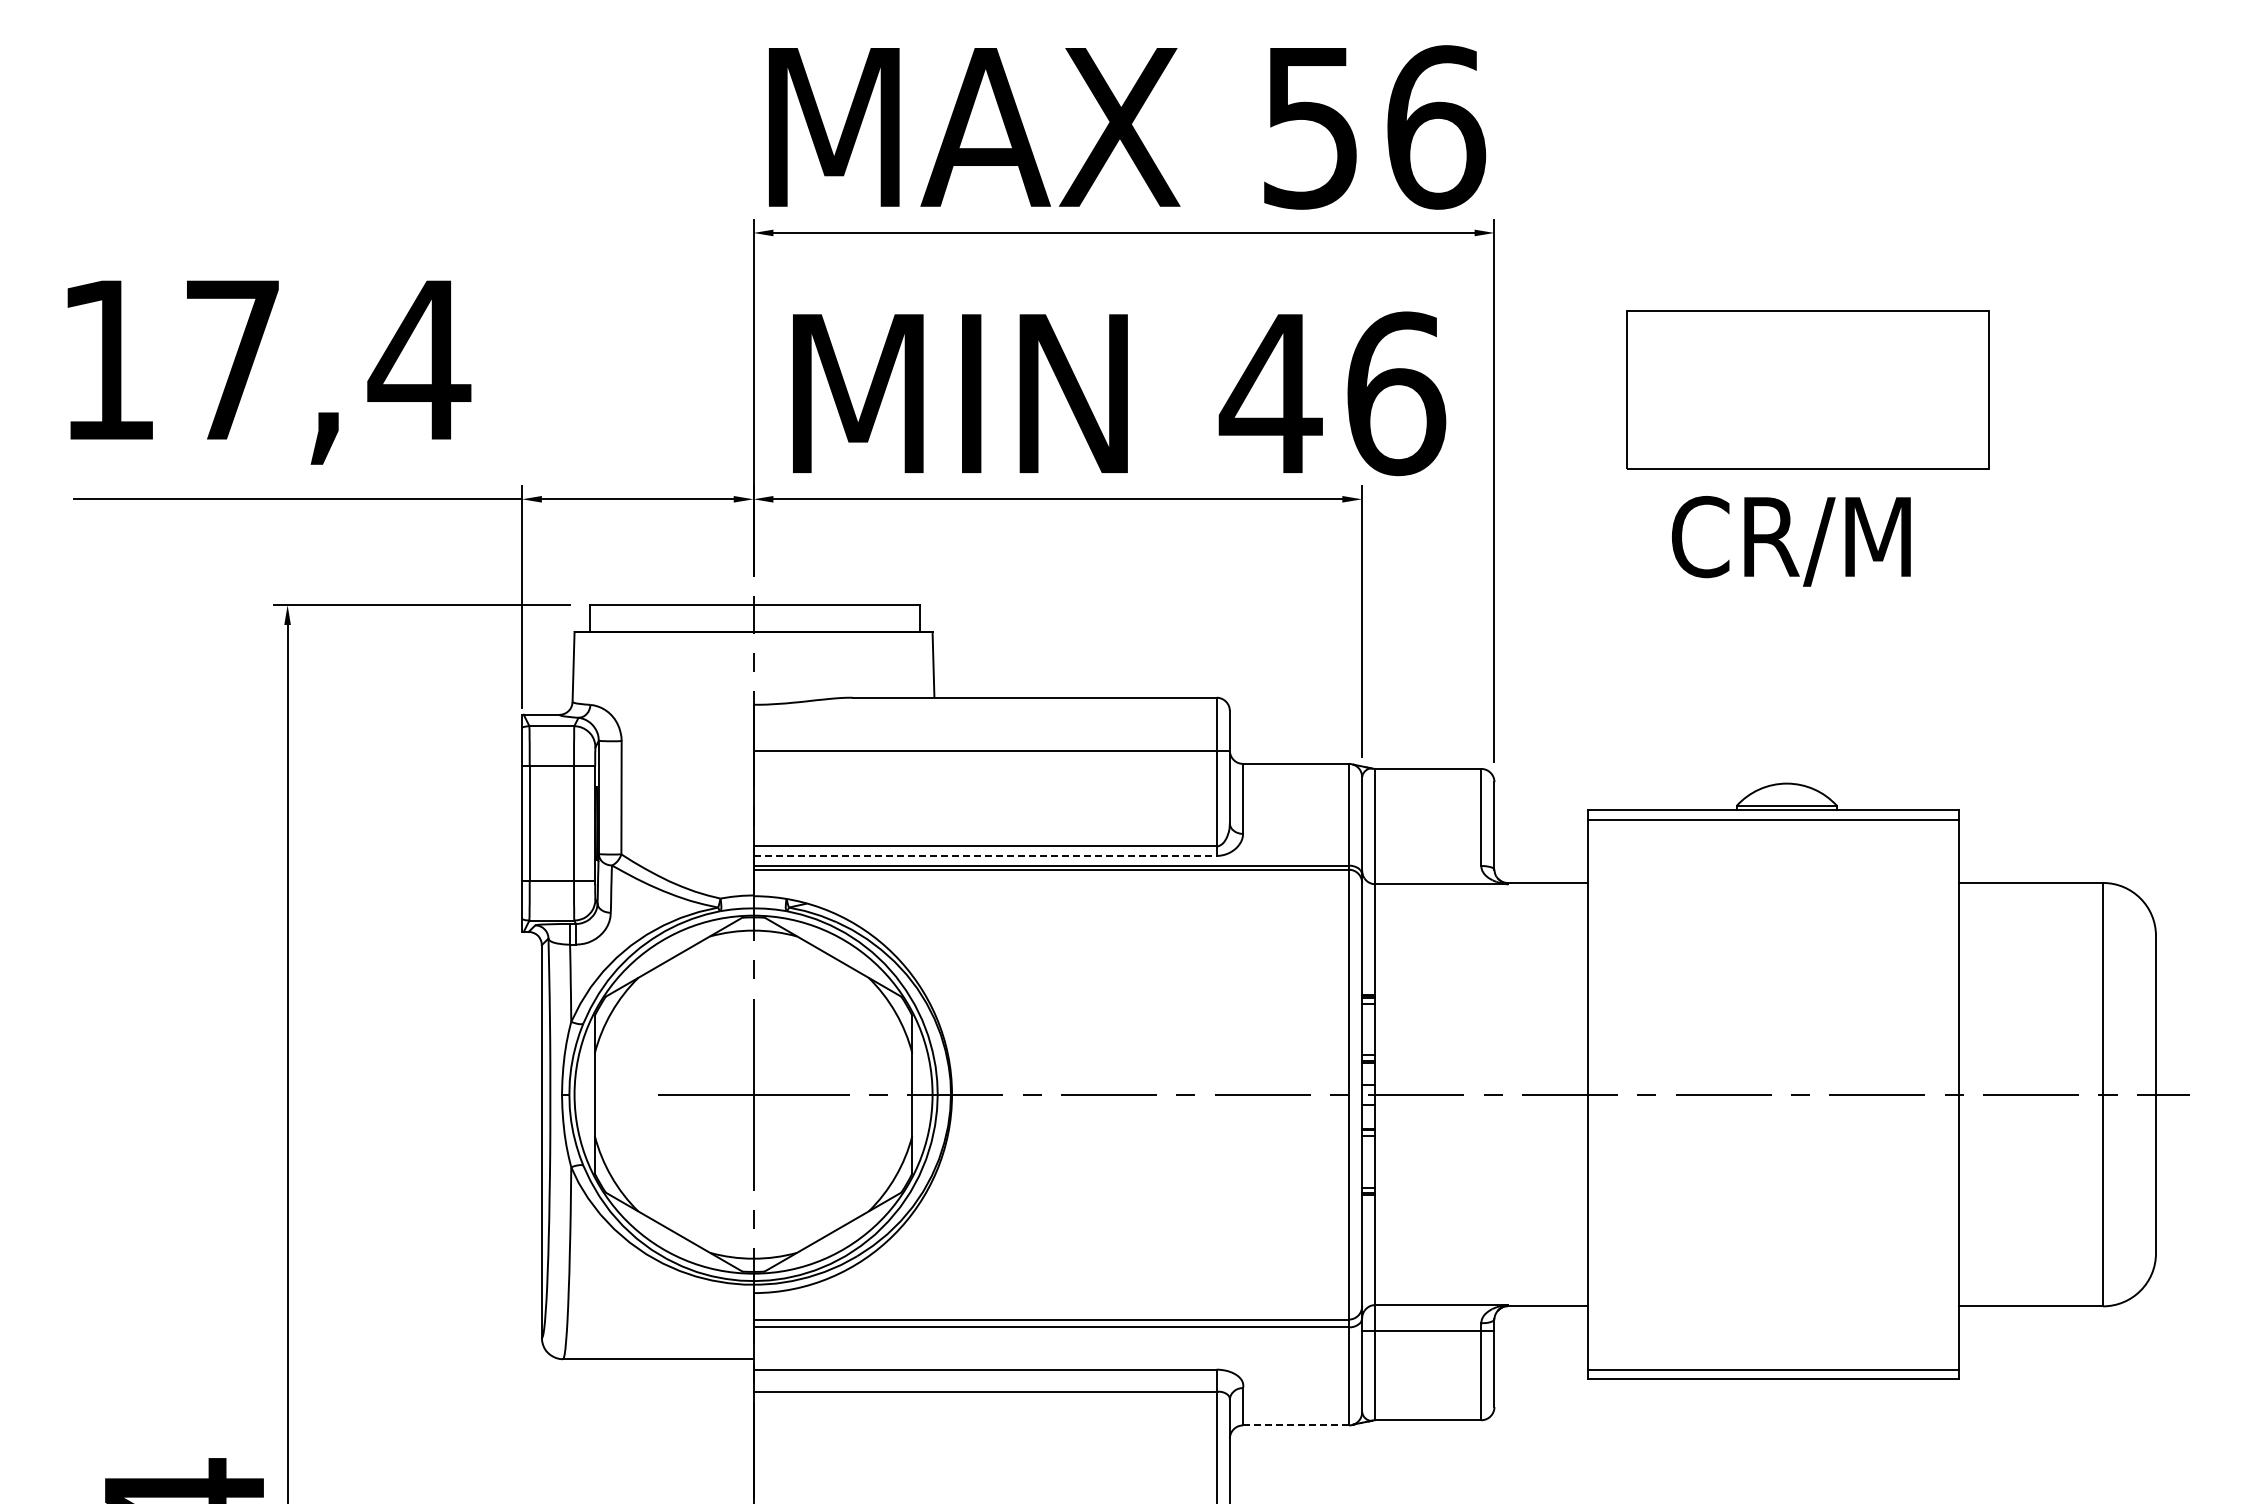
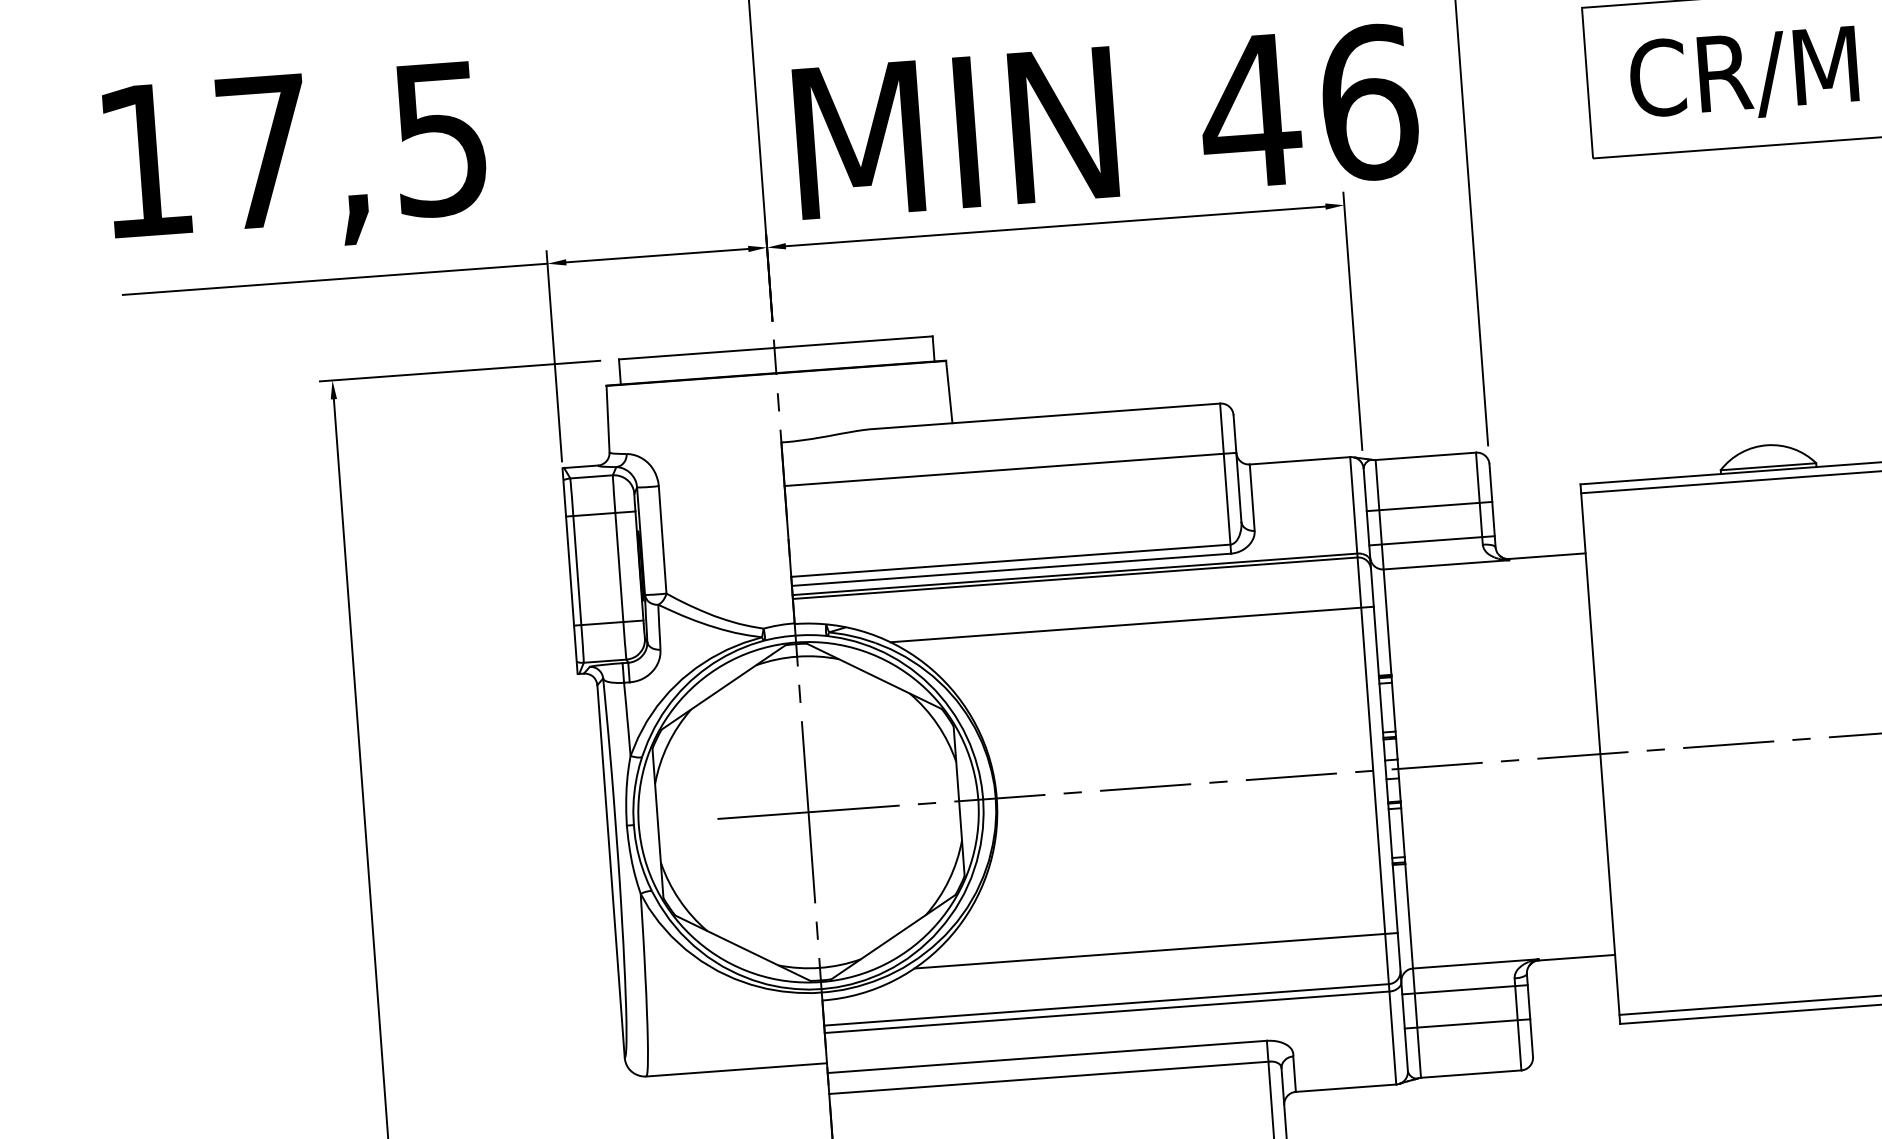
text: (419, 361) -> (440, 140), 17,4 -> 17,5
text: (1791, 541) -> (1744, 75), moved
line: (1428, 821) -> (1429, 506), added
line: (985, 855) -> (1011, 569), dashed -> solid
line: (1428, 857) -> (1432, 540), added
line: (1107, 922) -> (1132, 624), added
line: (1107, 1266) -> (1156, 950), added
line: (1428, 1367) -> (1467, 1024), added
line: (1296, 1425) -> (1346, 1088), dashed -> solid

